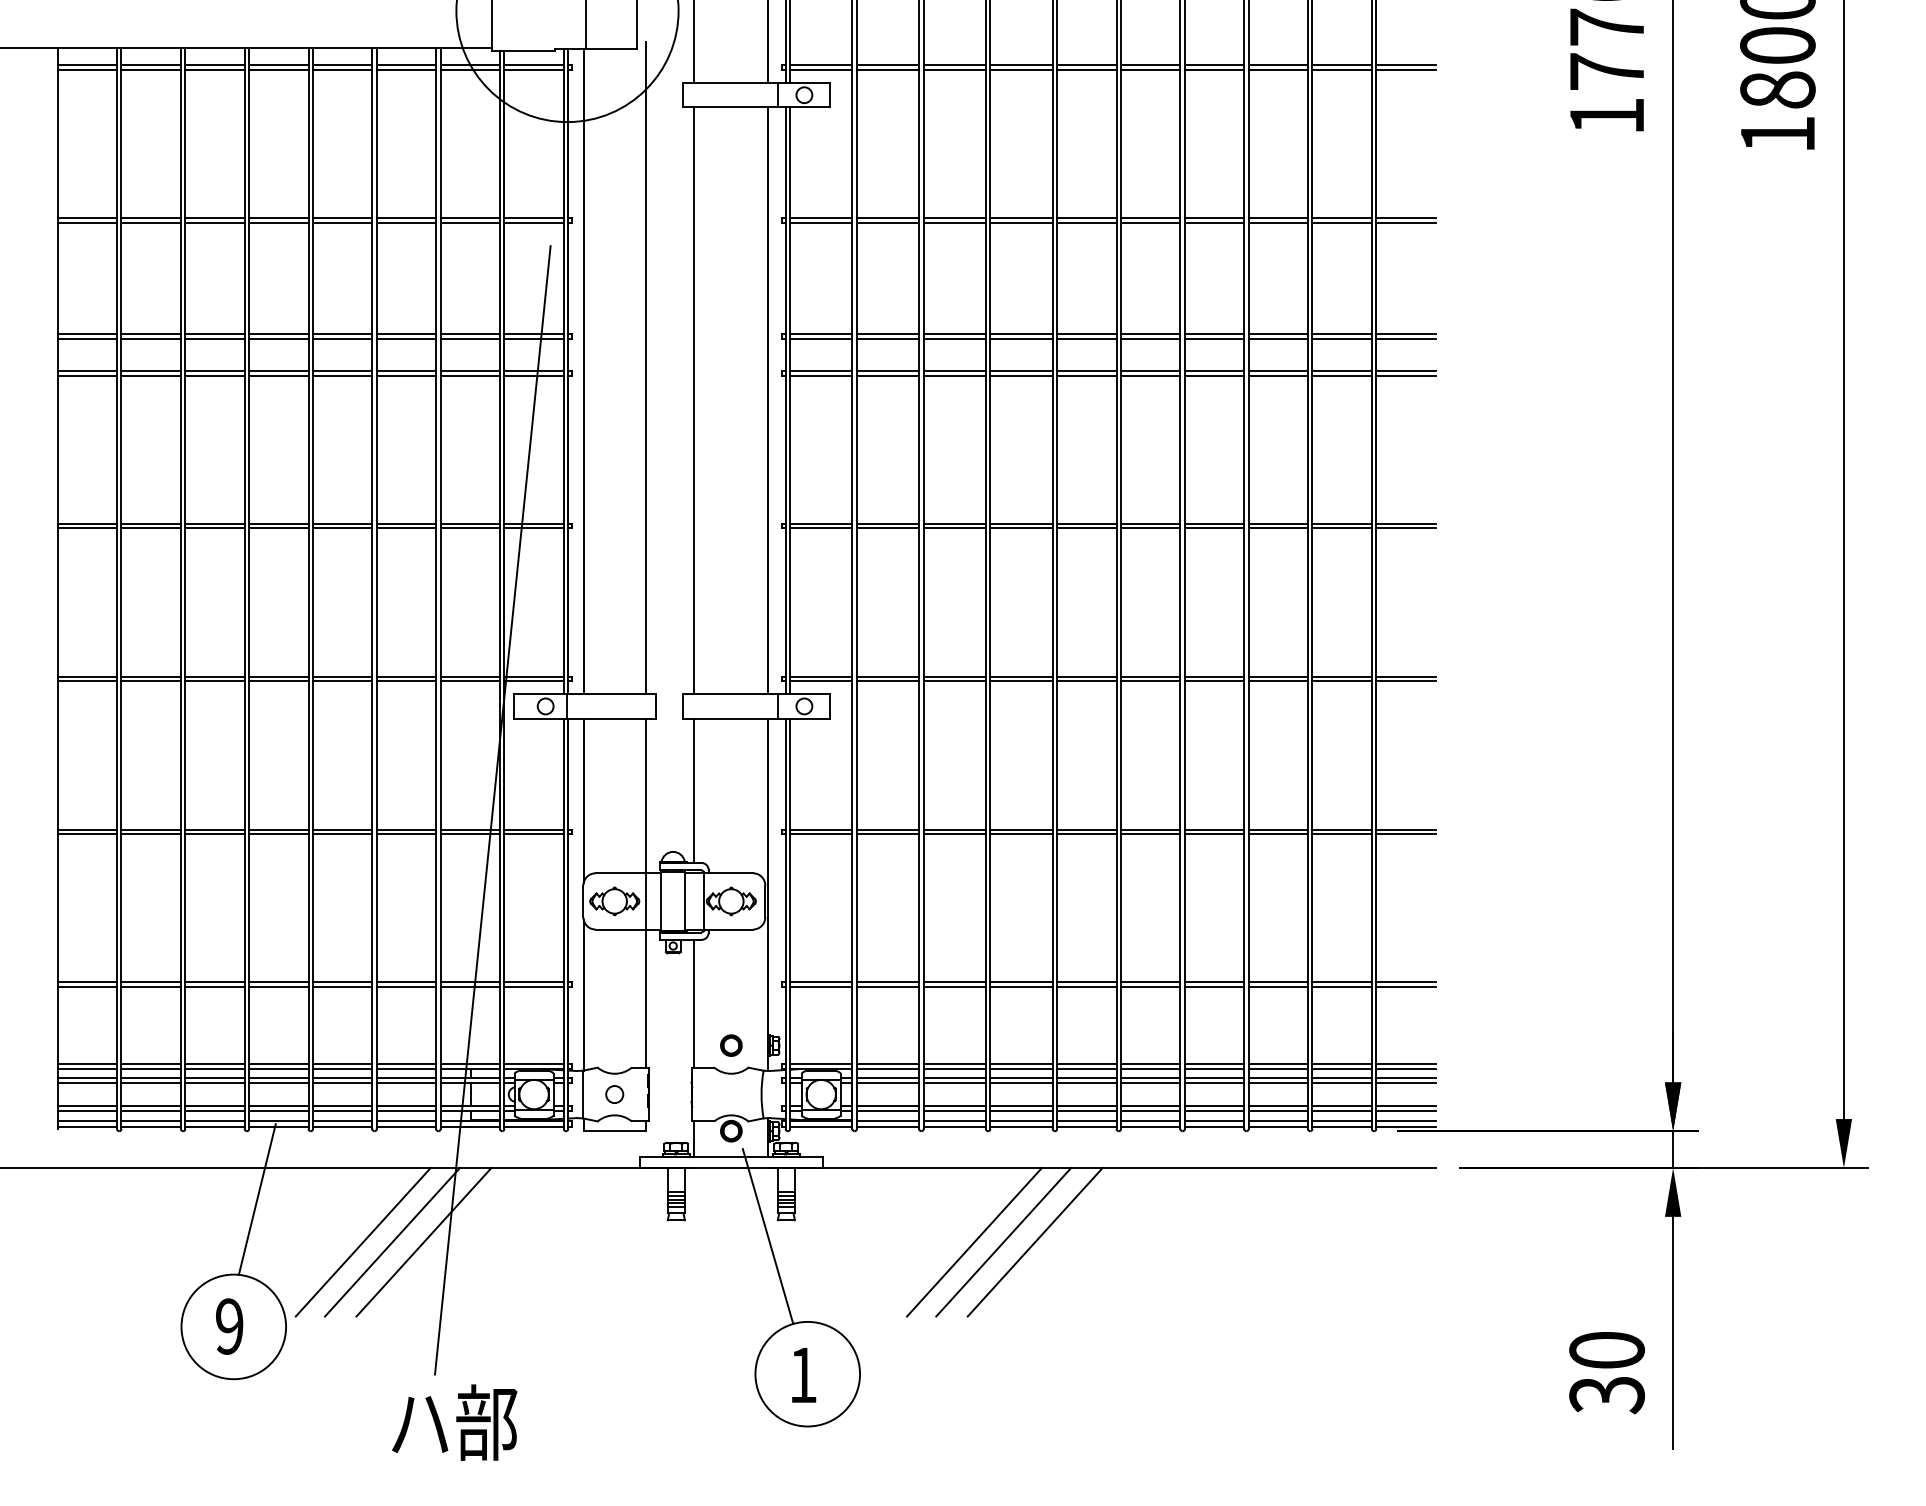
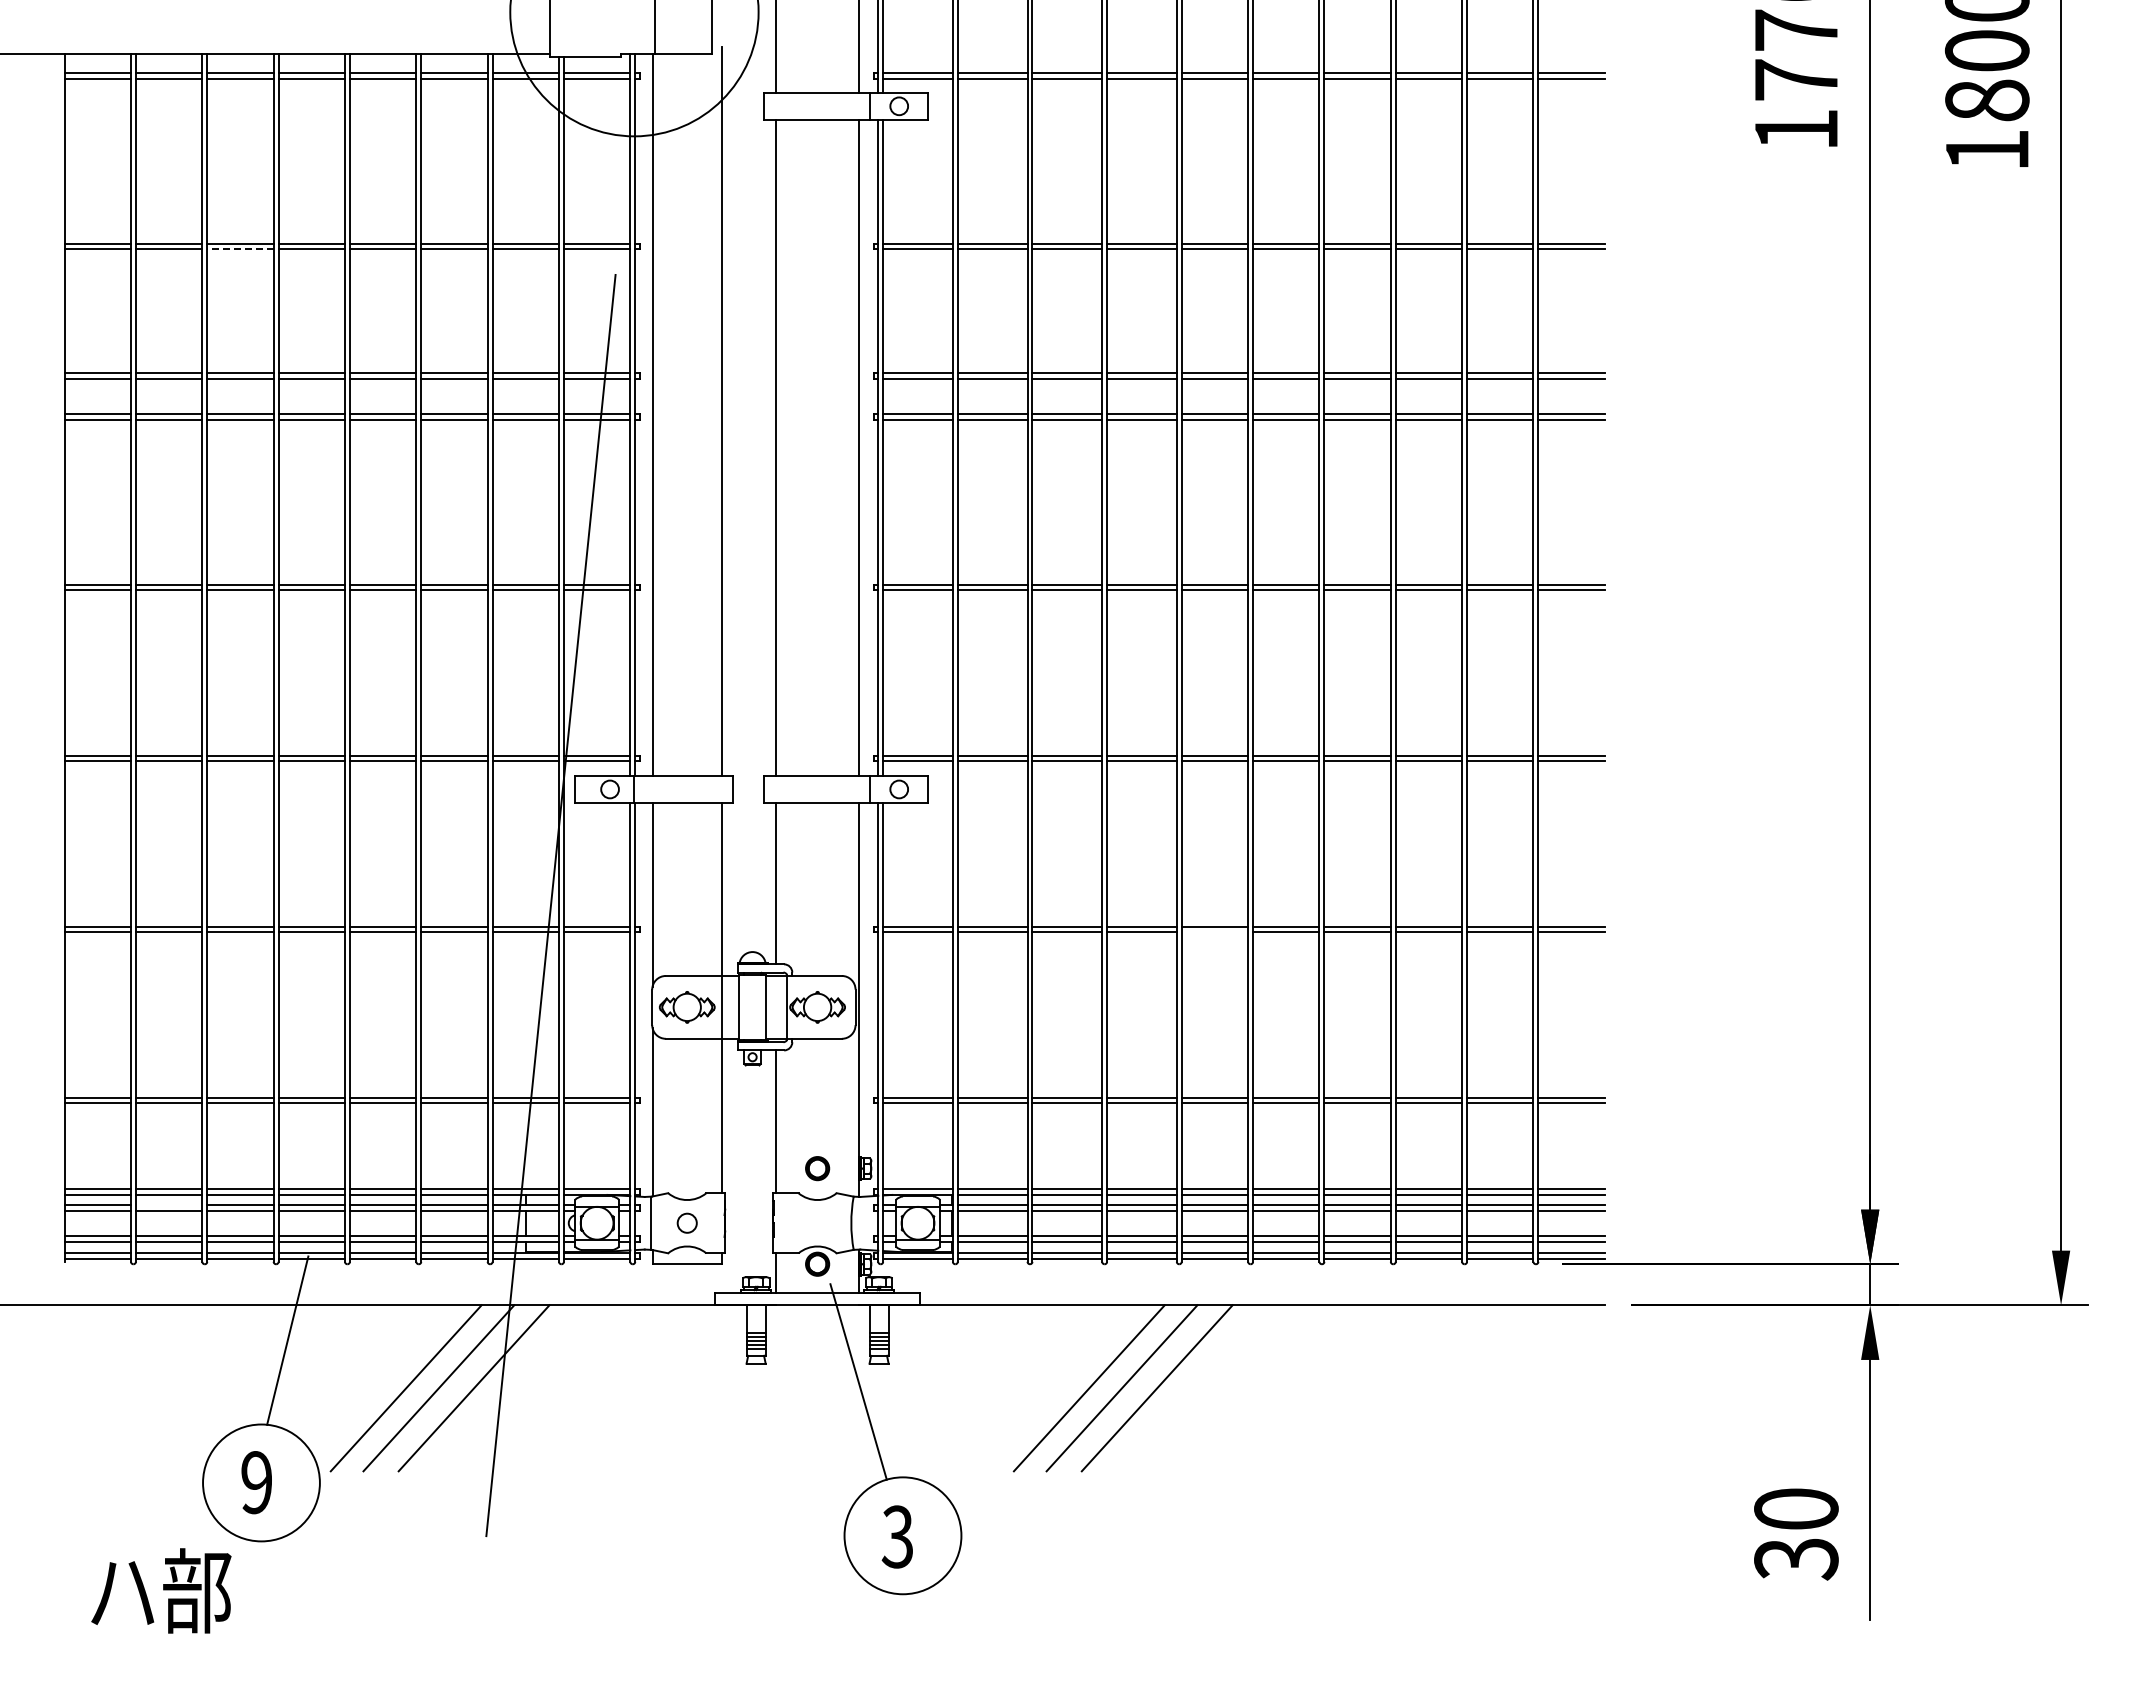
line: (214, 222) -> (239, 248), solid -> dashed
line: (1086, 833) -> (1214, 931), removed
line: (150, 1077) -> (168, 1204), removed
text: (801, 1374) -> (896, 1536), 1 -> 3
text: (454, 1422) -> (161, 1590), moved

